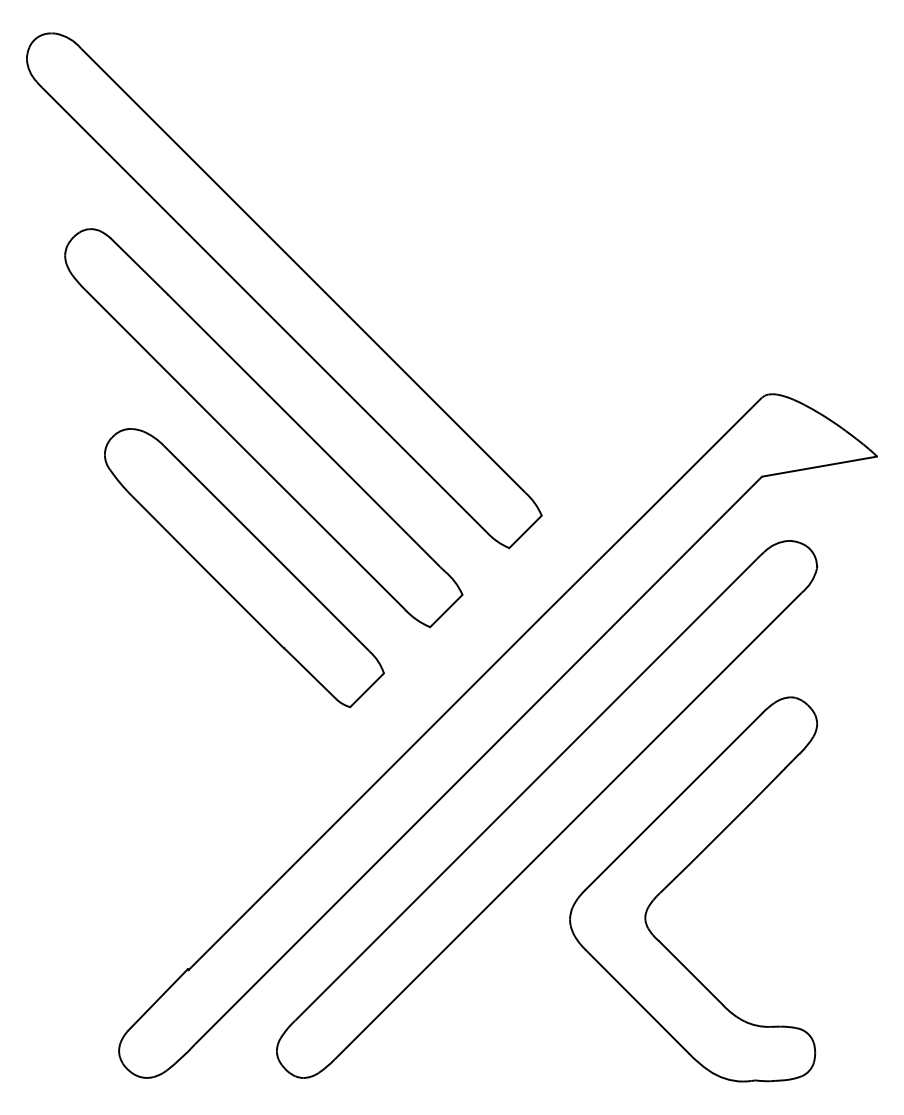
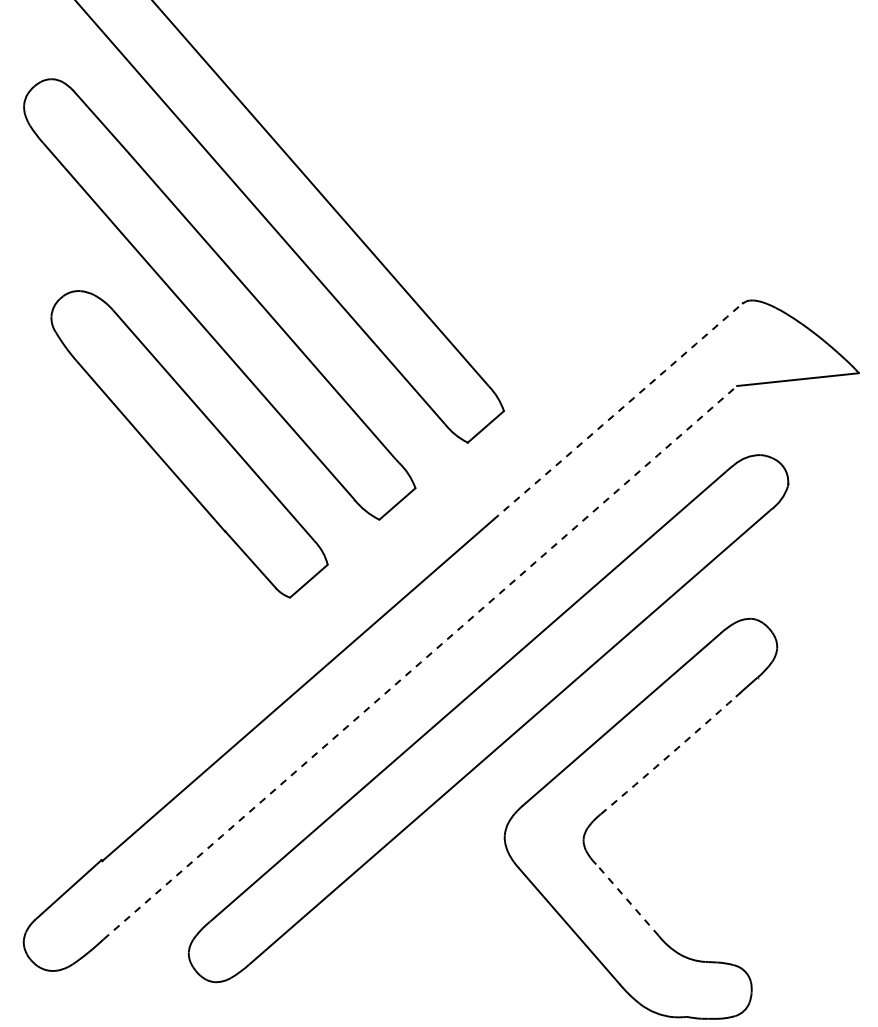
arc: (650, 508) -> (618, 411), solid -> dashed
arc: (478, 760) -> (420, 662), solid -> dashed
arc: (721, 832) -> (669, 755), solid -> dashed
line: (690, 972) -> (626, 899), solid -> dashed

